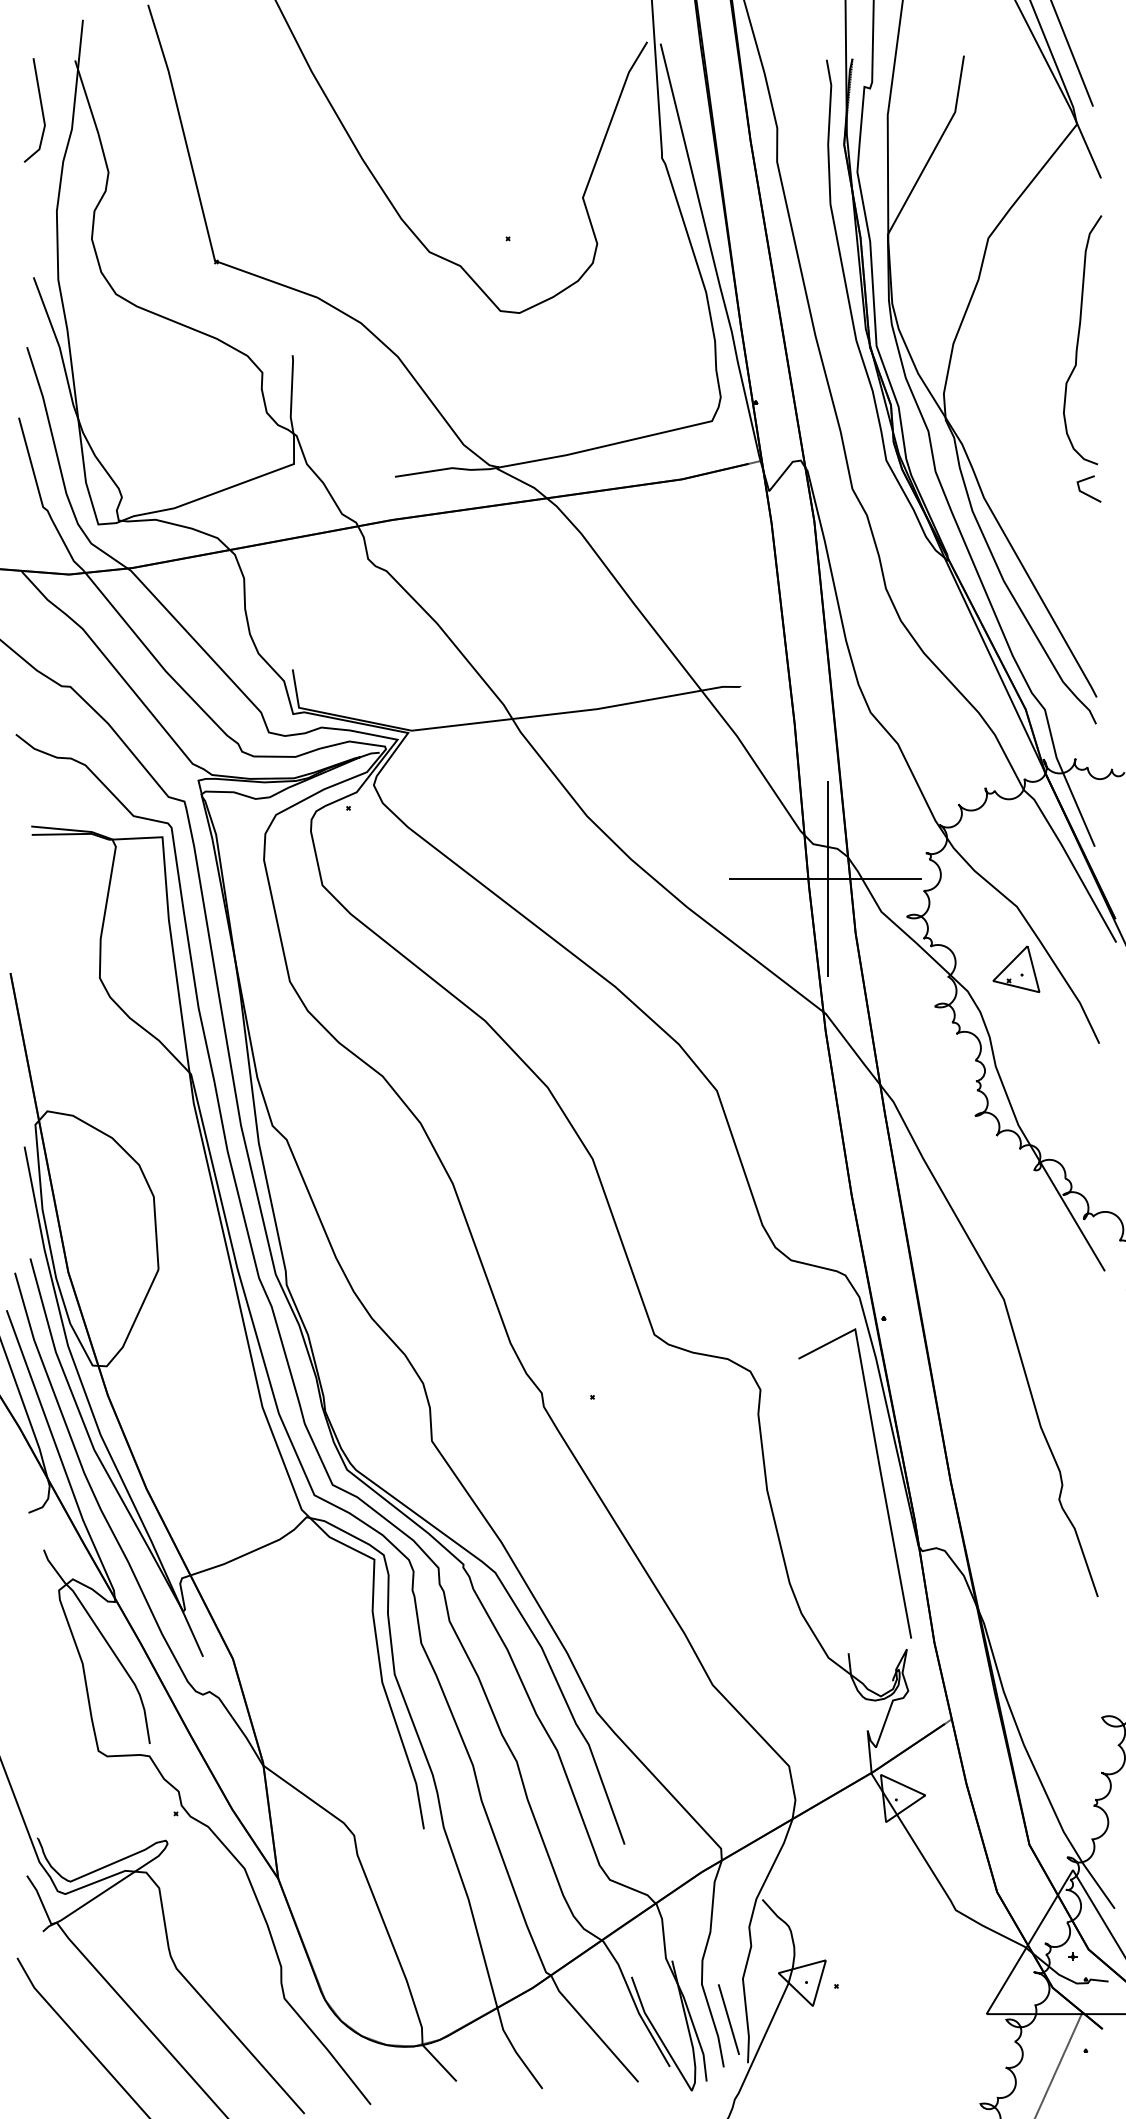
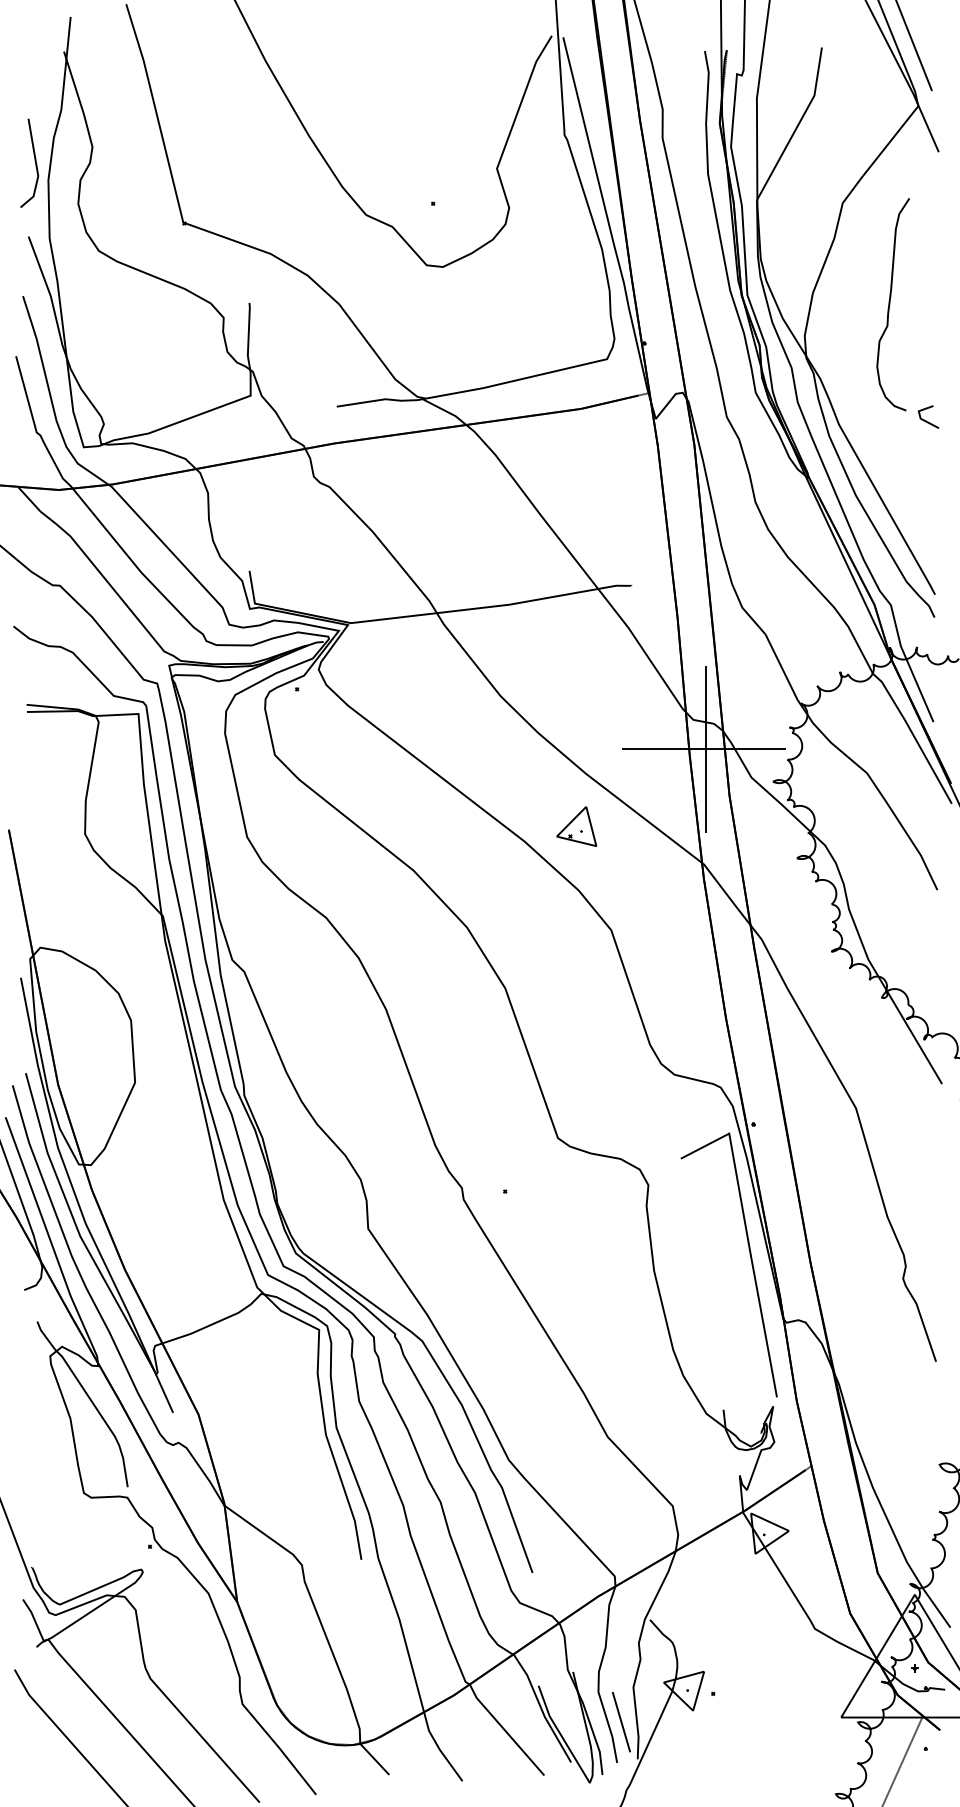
line: (41, 110) -> (35, 163), moved
curve: (1079, 338) -> (890, 303), moved
part: (1016, 968) -> (576, 825), moved

